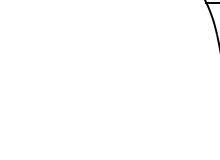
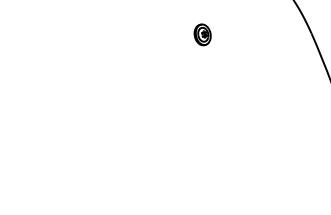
part: (148, 20) -> (202, 33), added

